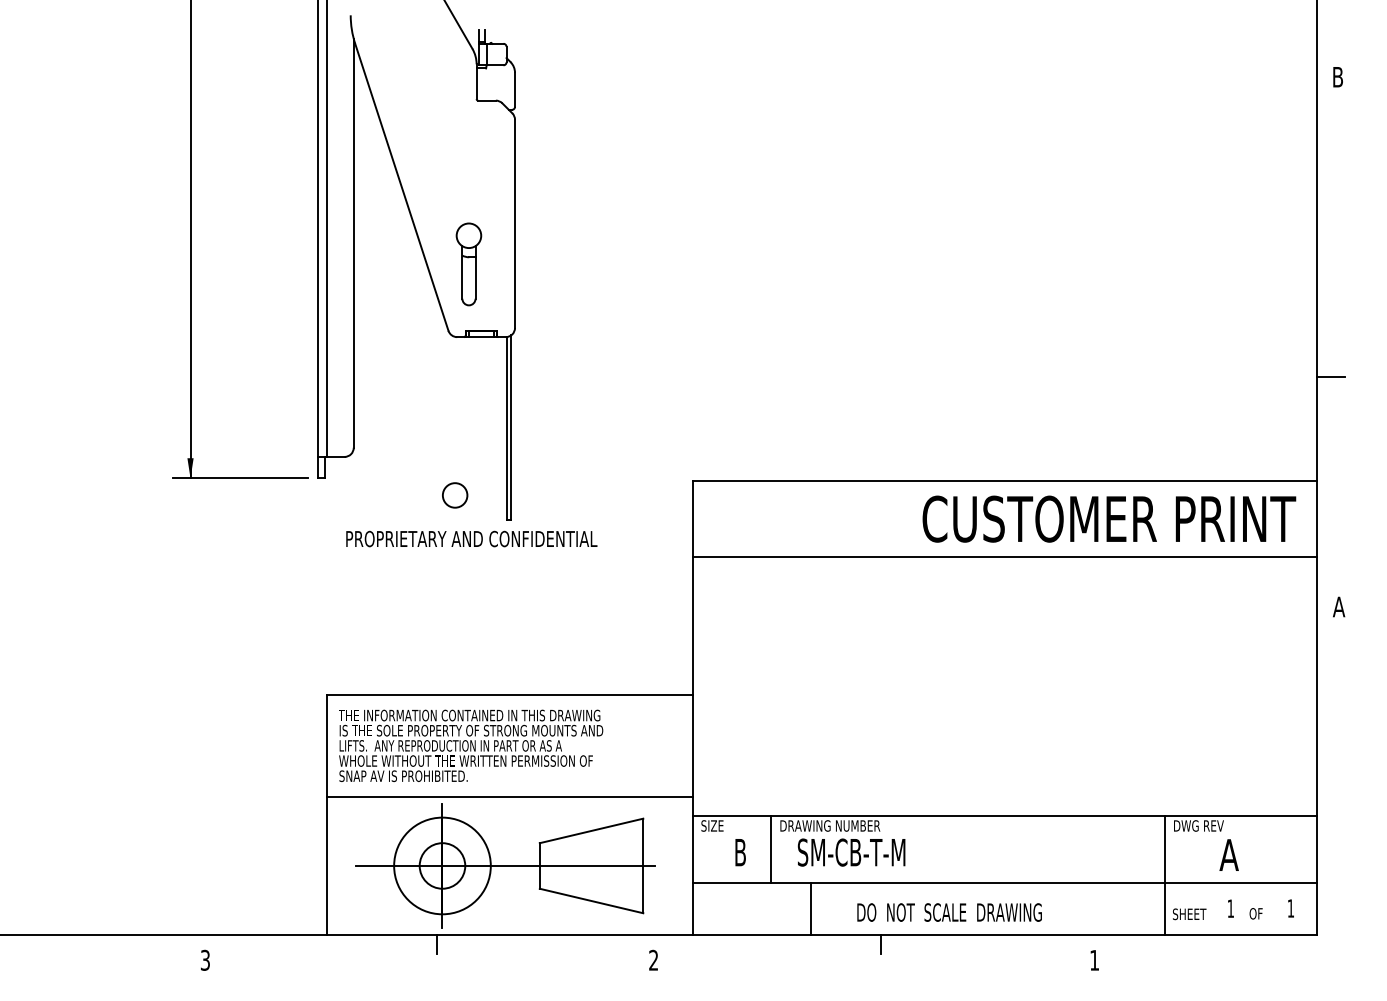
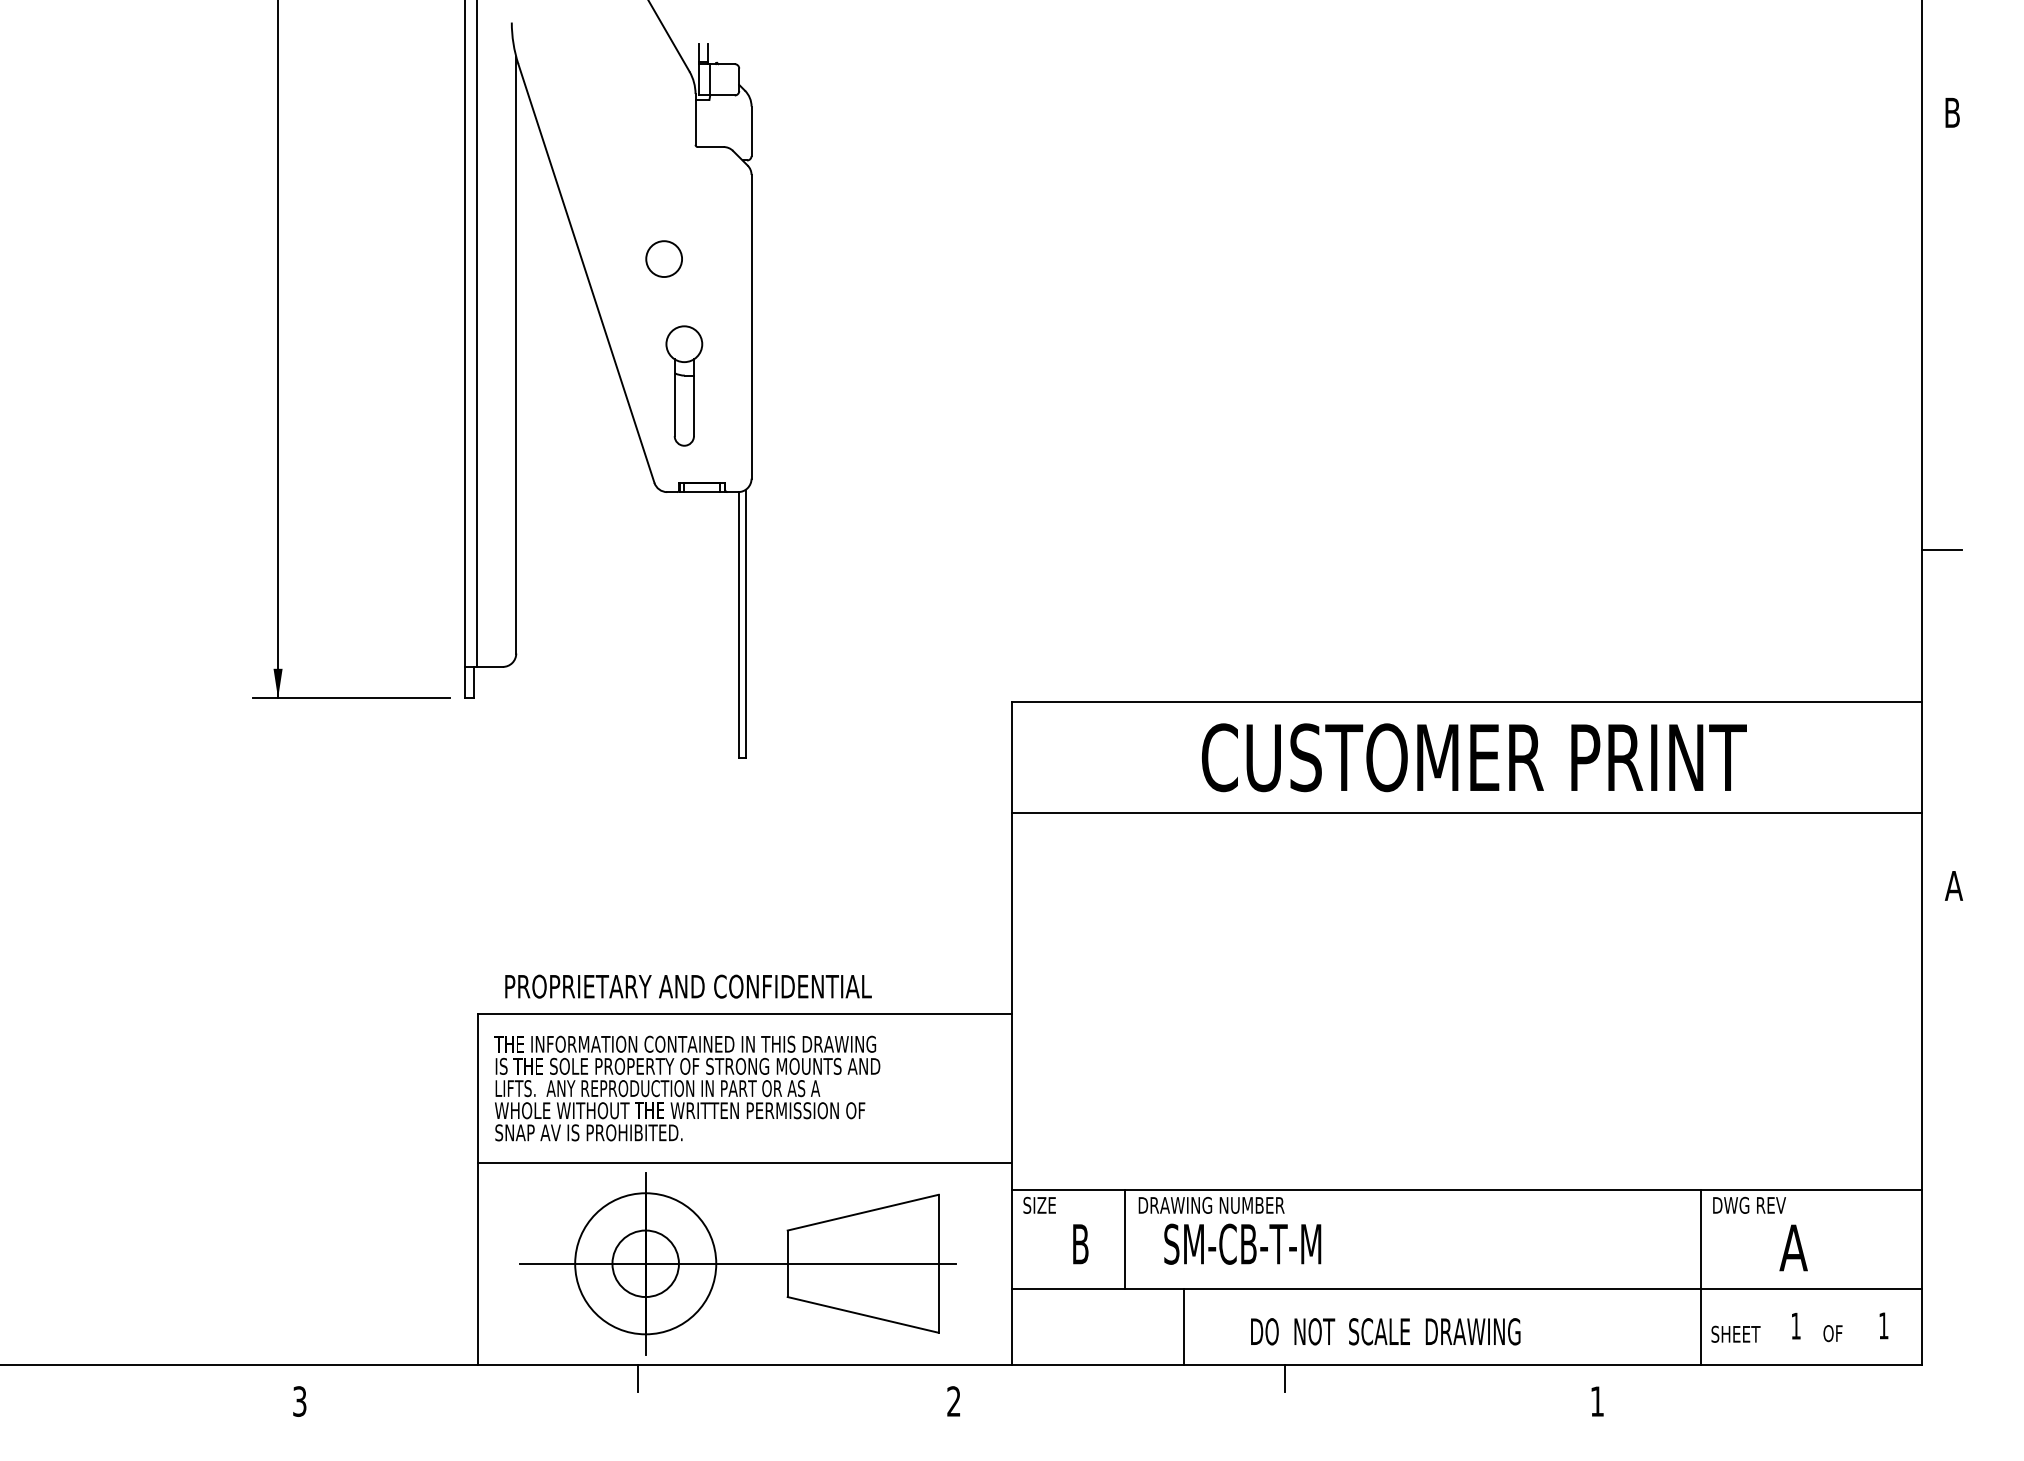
circle: (455, 495) -> (664, 259), moved
text: (1109, 518) -> (1474, 756), moved
text: (471, 538) -> (688, 985), moved

